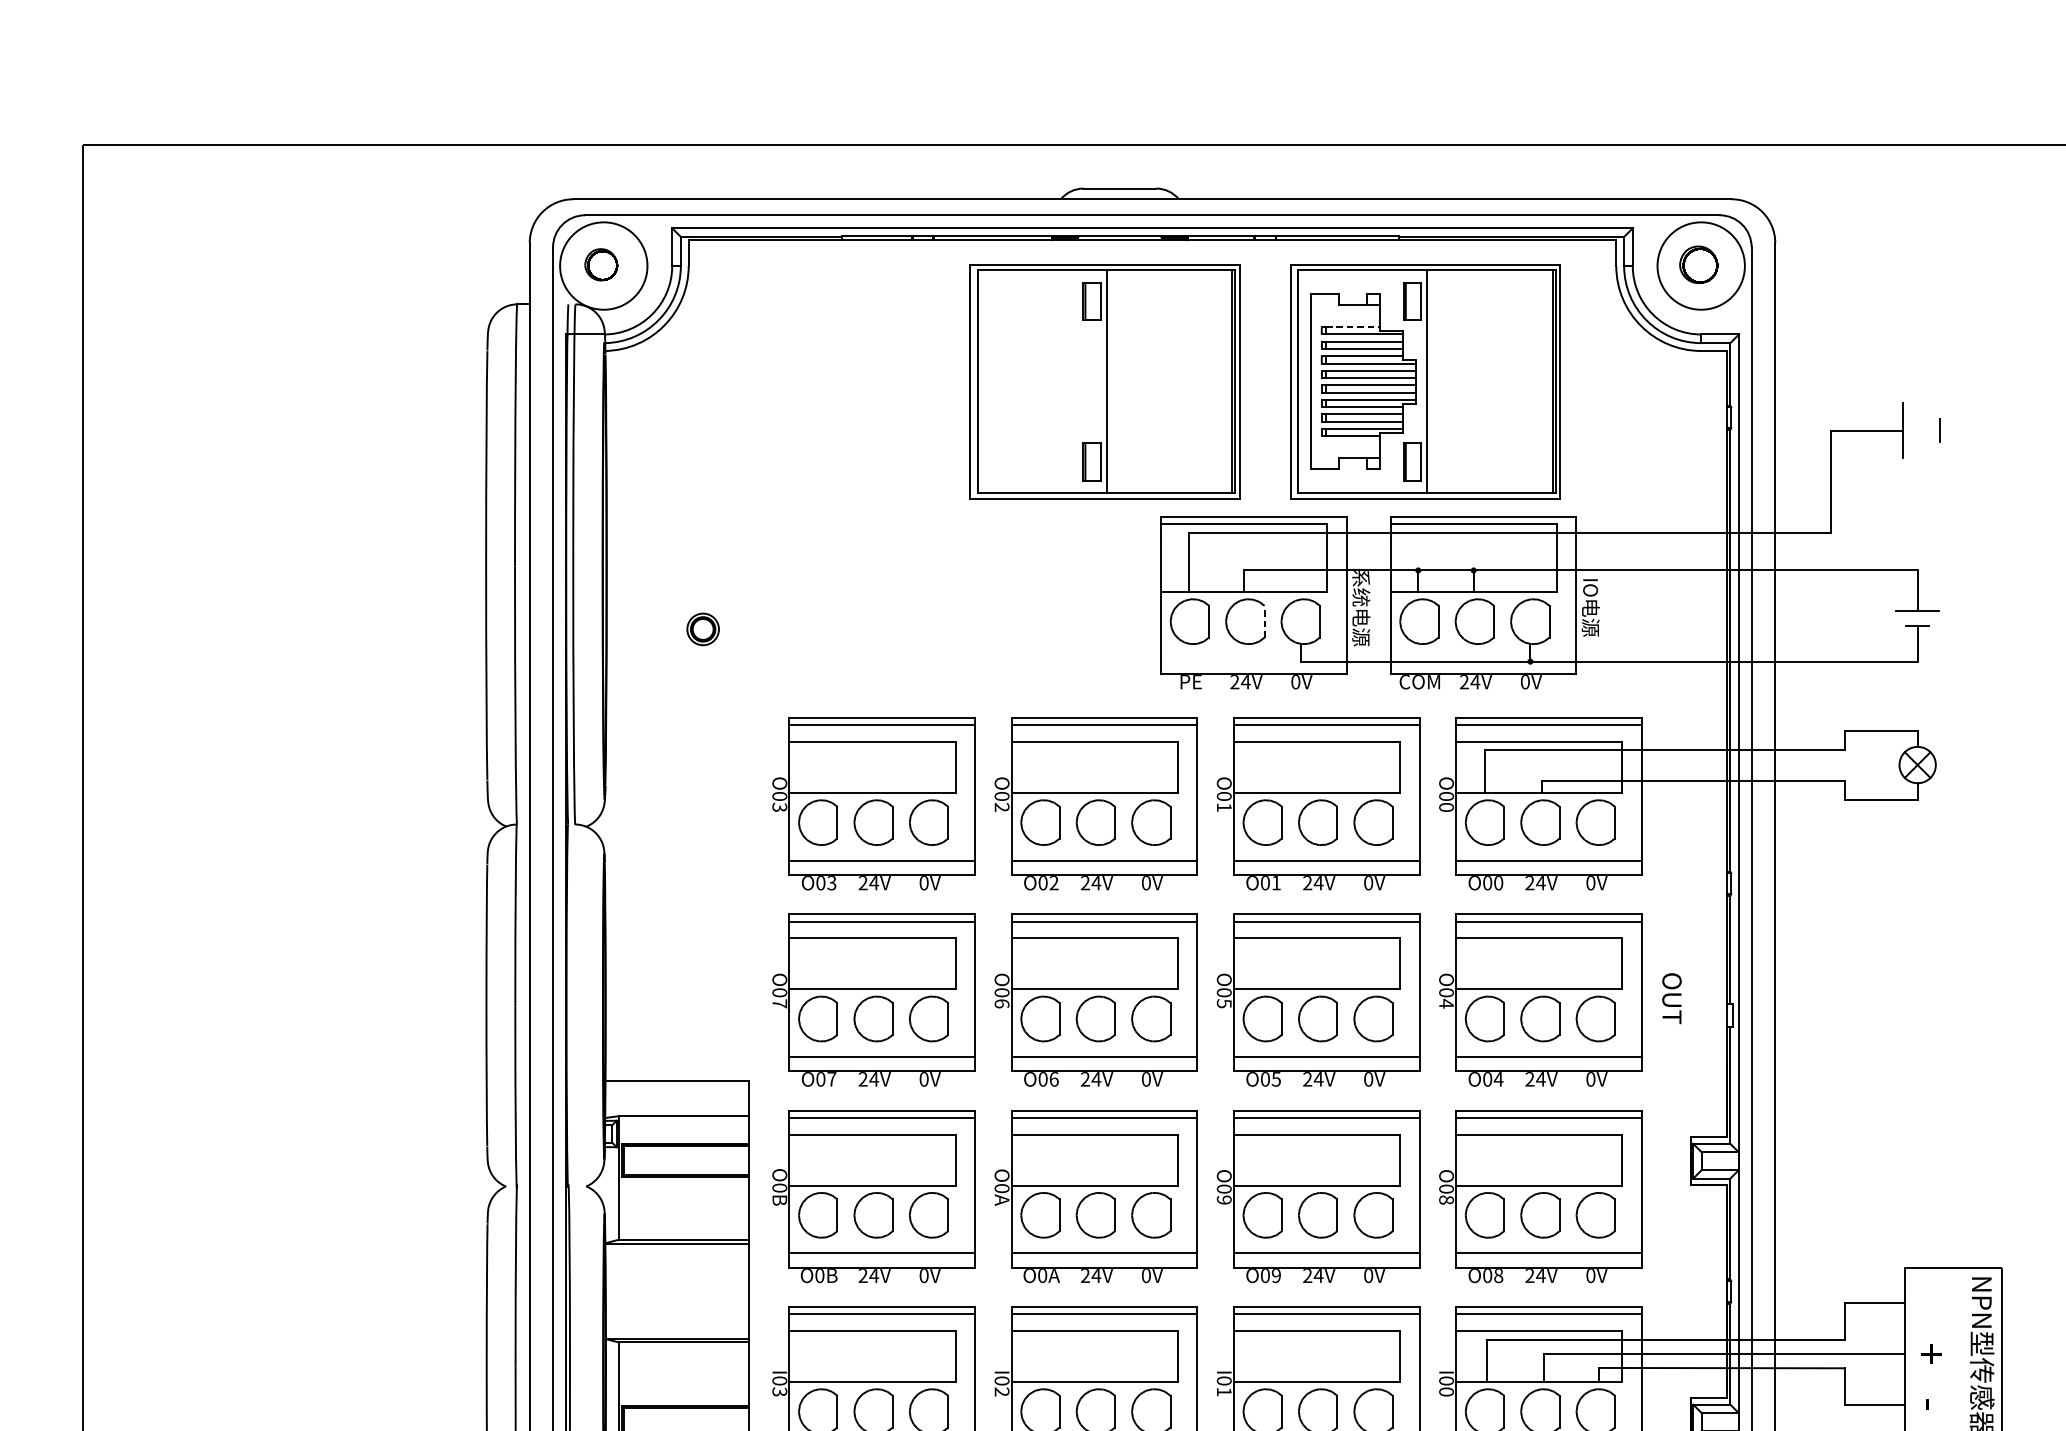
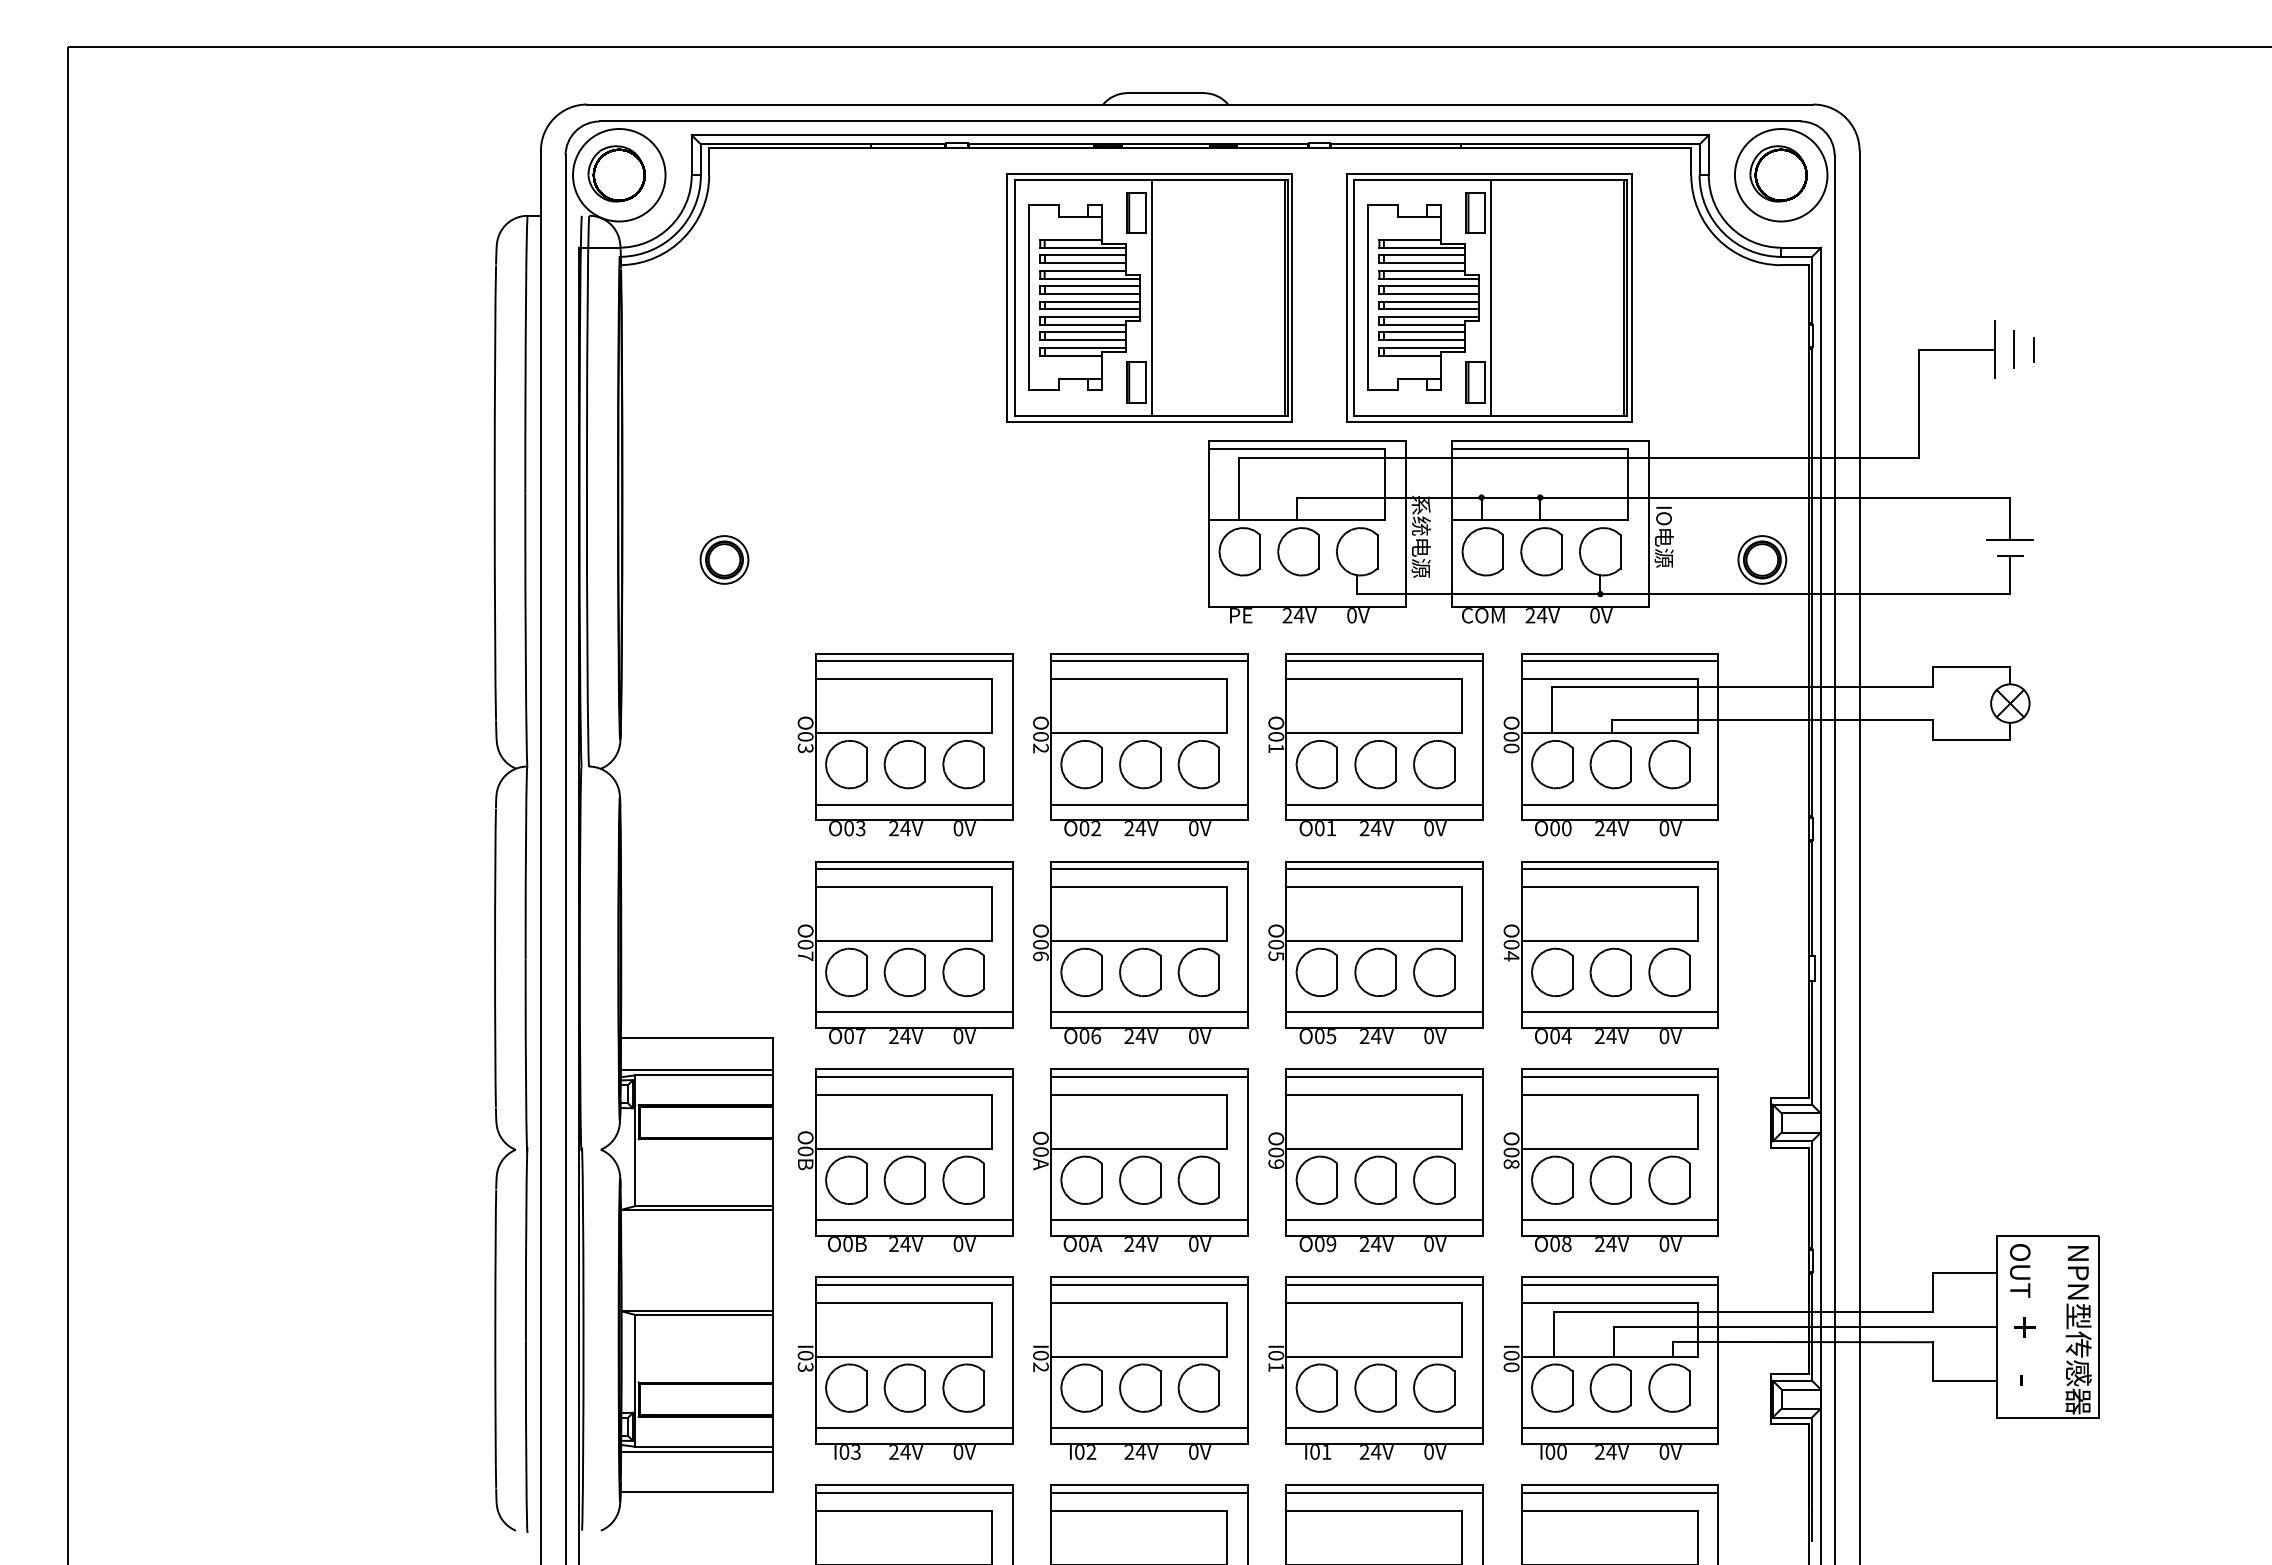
part: (601, 264) -> (616, 173), size x1.67
part: (1698, 264) -> (1778, 173), size x1.43
line: (1352, 327) -> (1412, 240), dashed -> solid
part: (1043, 381) -> (1084, 297), added
line: (1921, 430) -> (2014, 349), added
line: (1264, 621) -> (1318, 551), dashed -> solid
part: (703, 628) -> (724, 559), size x1.43
part: (1683, 628) -> (1762, 559), added
text: (1672, 998) -> (2020, 1270), moved
line: (676, 1111) -> (696, 1070), added

